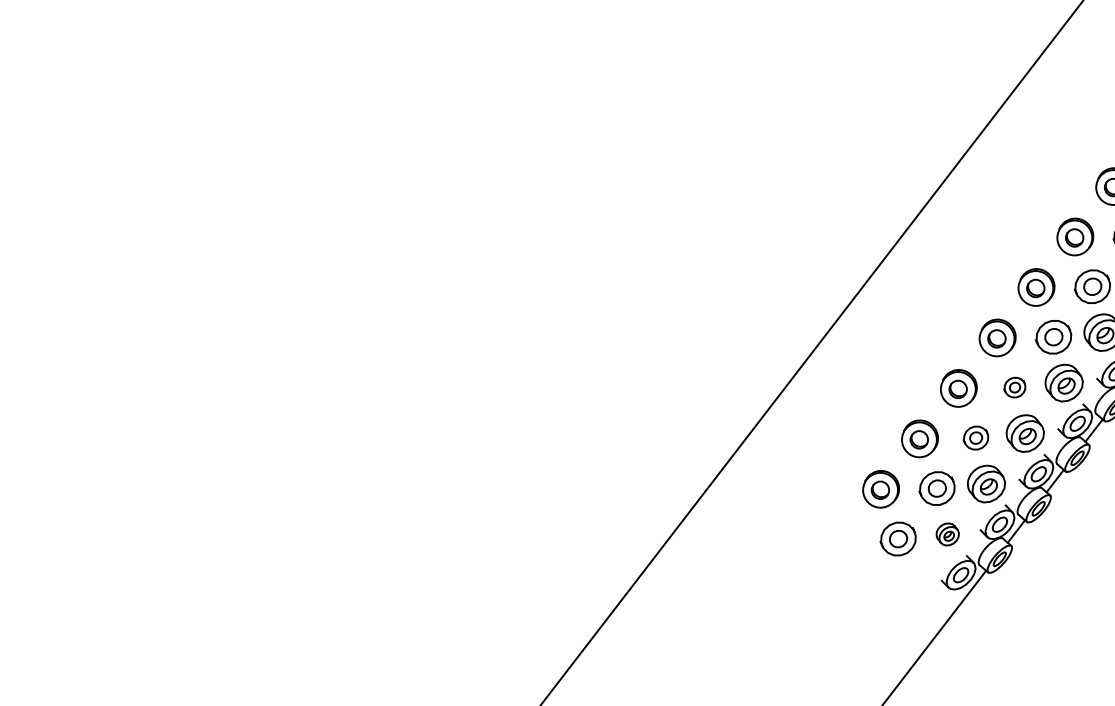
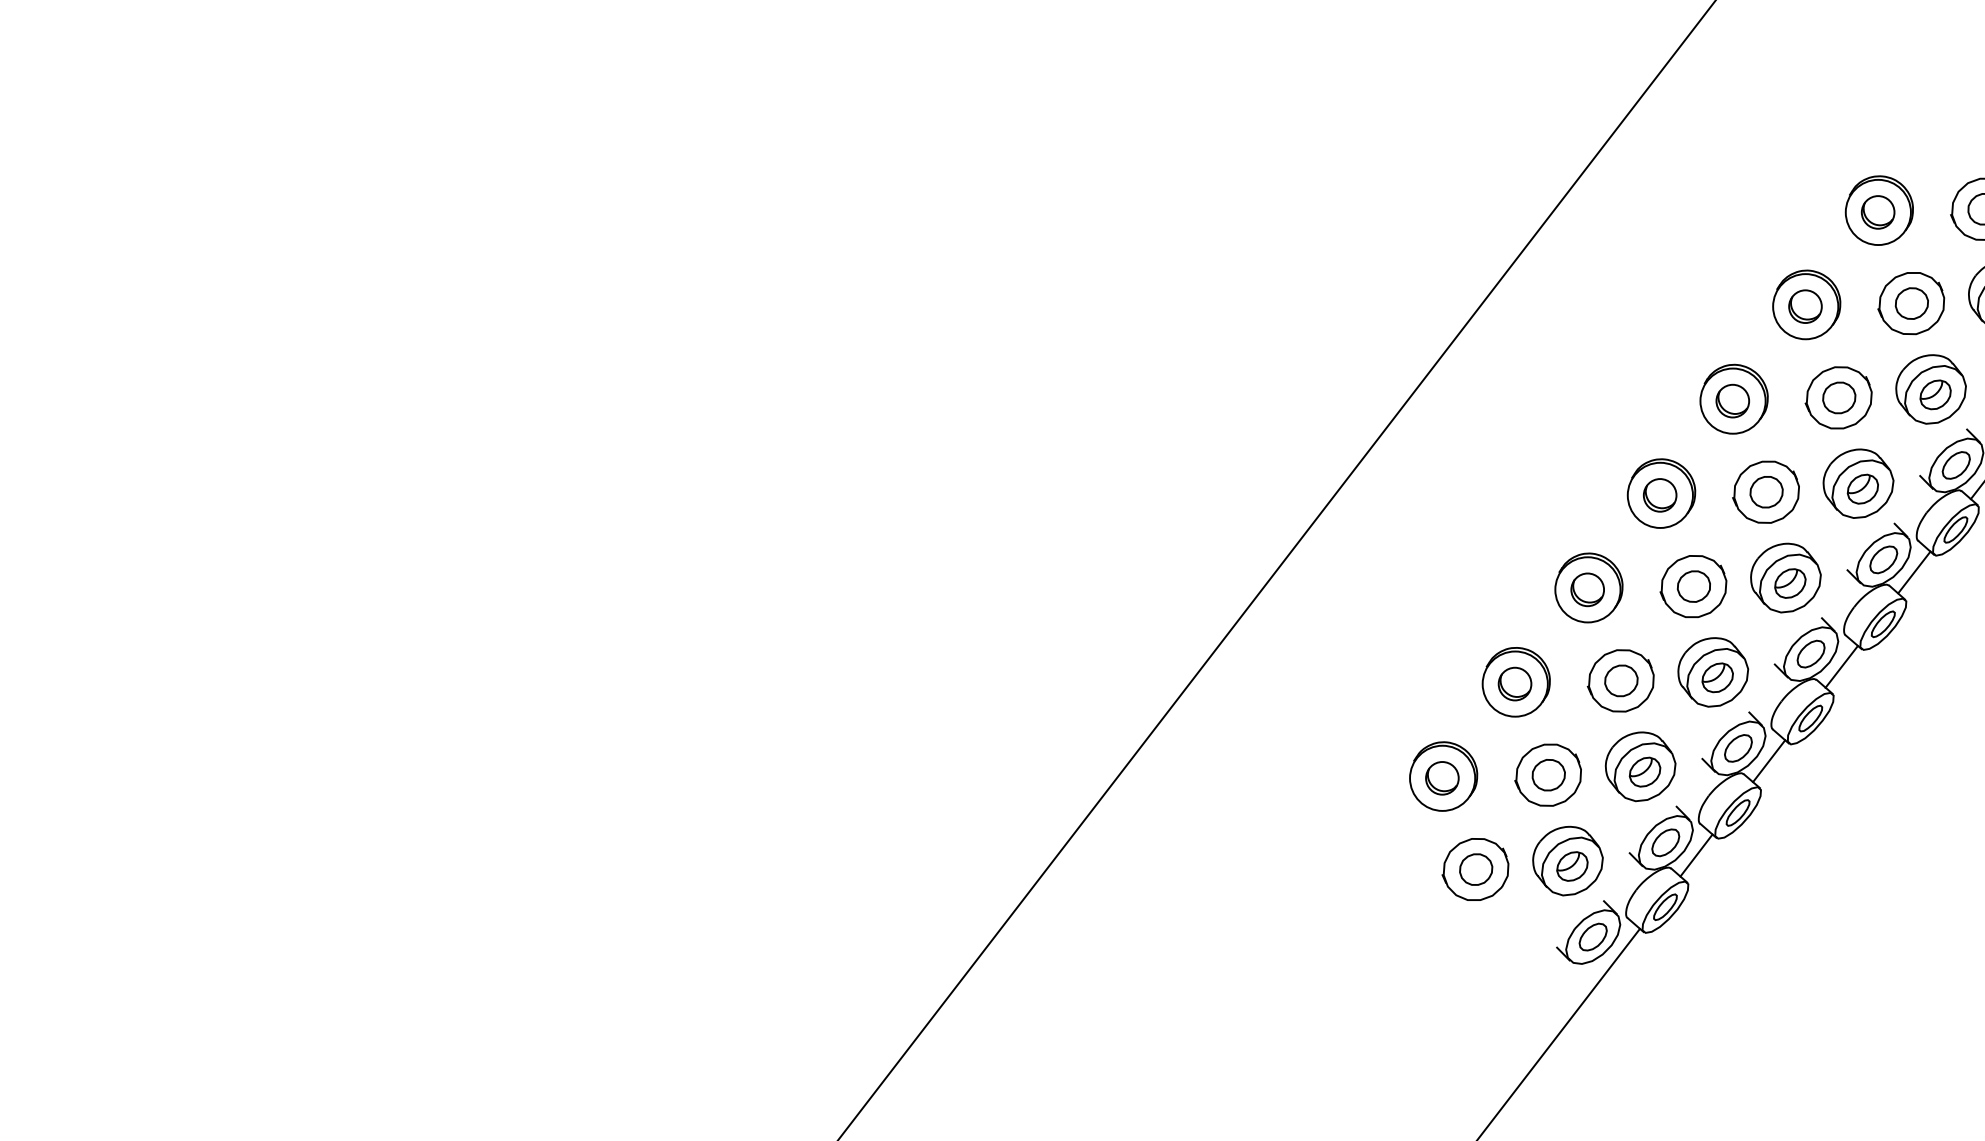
part: (1014, 387) -> (1692, 586), size x1.67
part: (975, 437) -> (1620, 679), size x1.43
part: (947, 534) -> (1567, 861), size x1.67

